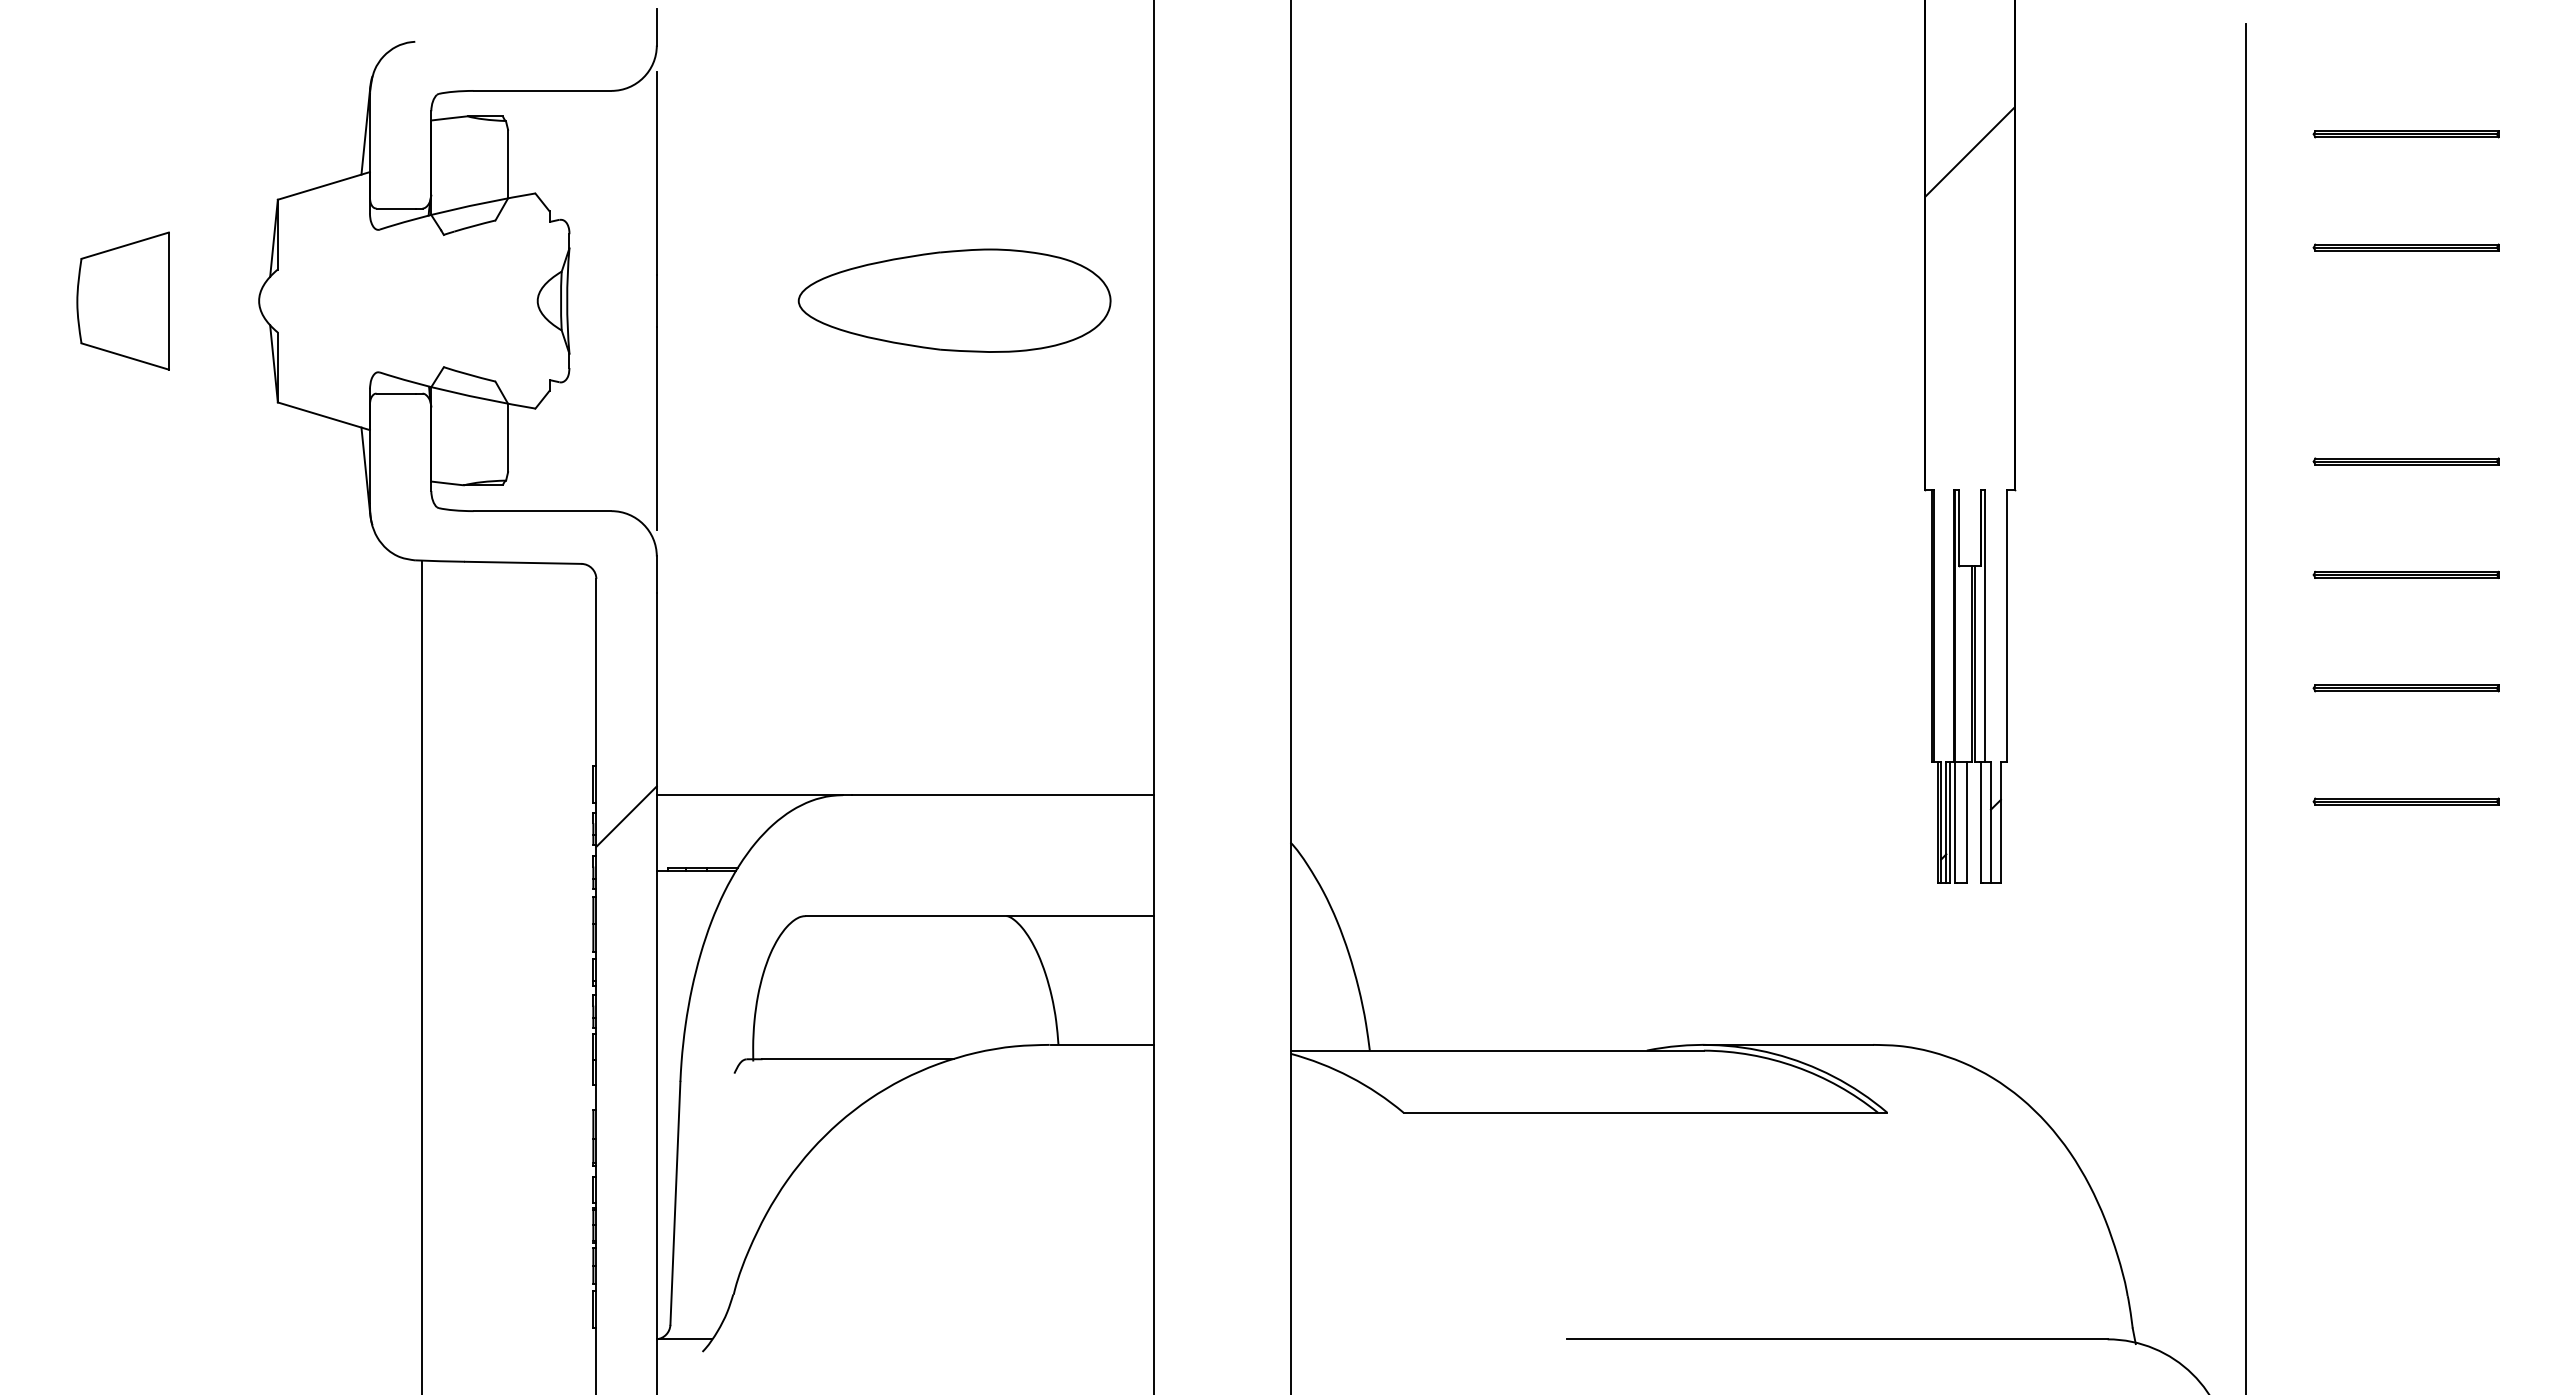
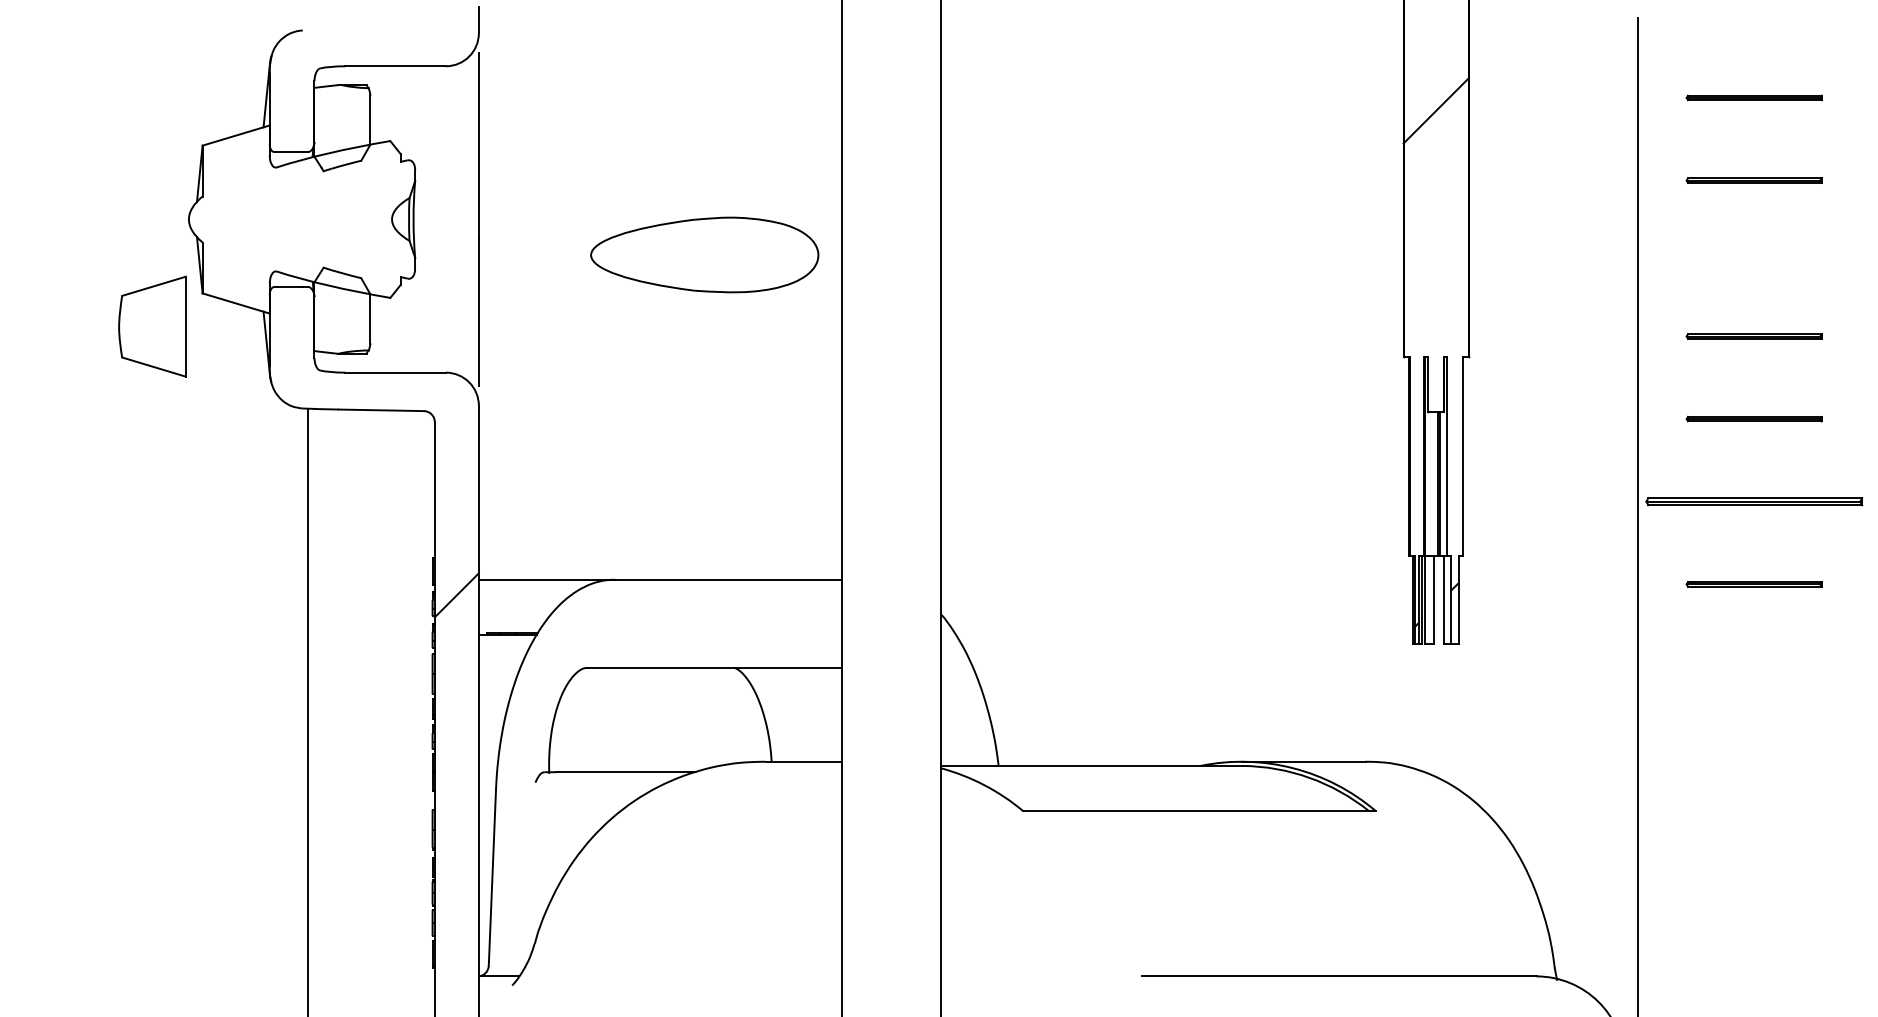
part: (122, 300) -> (152, 326), moved
part: (954, 300) -> (704, 254), moved
part: (2405, 688) -> (1753, 501), size x1.6

